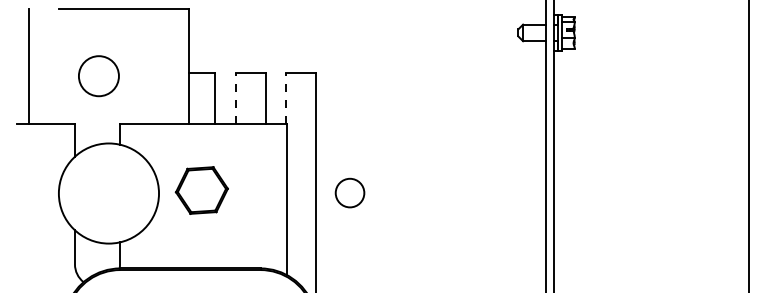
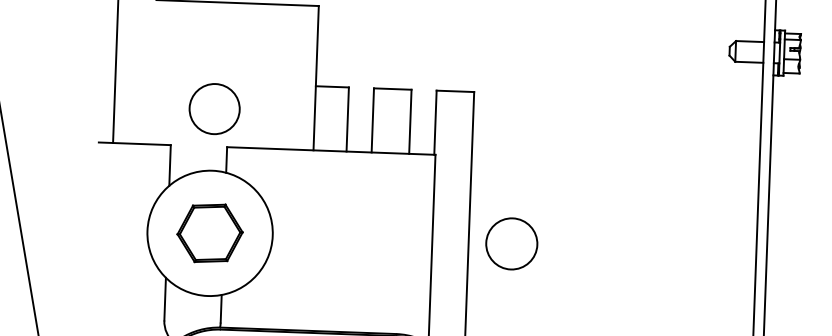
circle: (98, 76) -> (214, 109), moved
line: (235, 98) -> (372, 120), dashed -> solid
line: (285, 98) -> (435, 122), dashed -> solid
part: (201, 190) -> (209, 233), moved
circle: (349, 192) -> (511, 243), size x1.43

